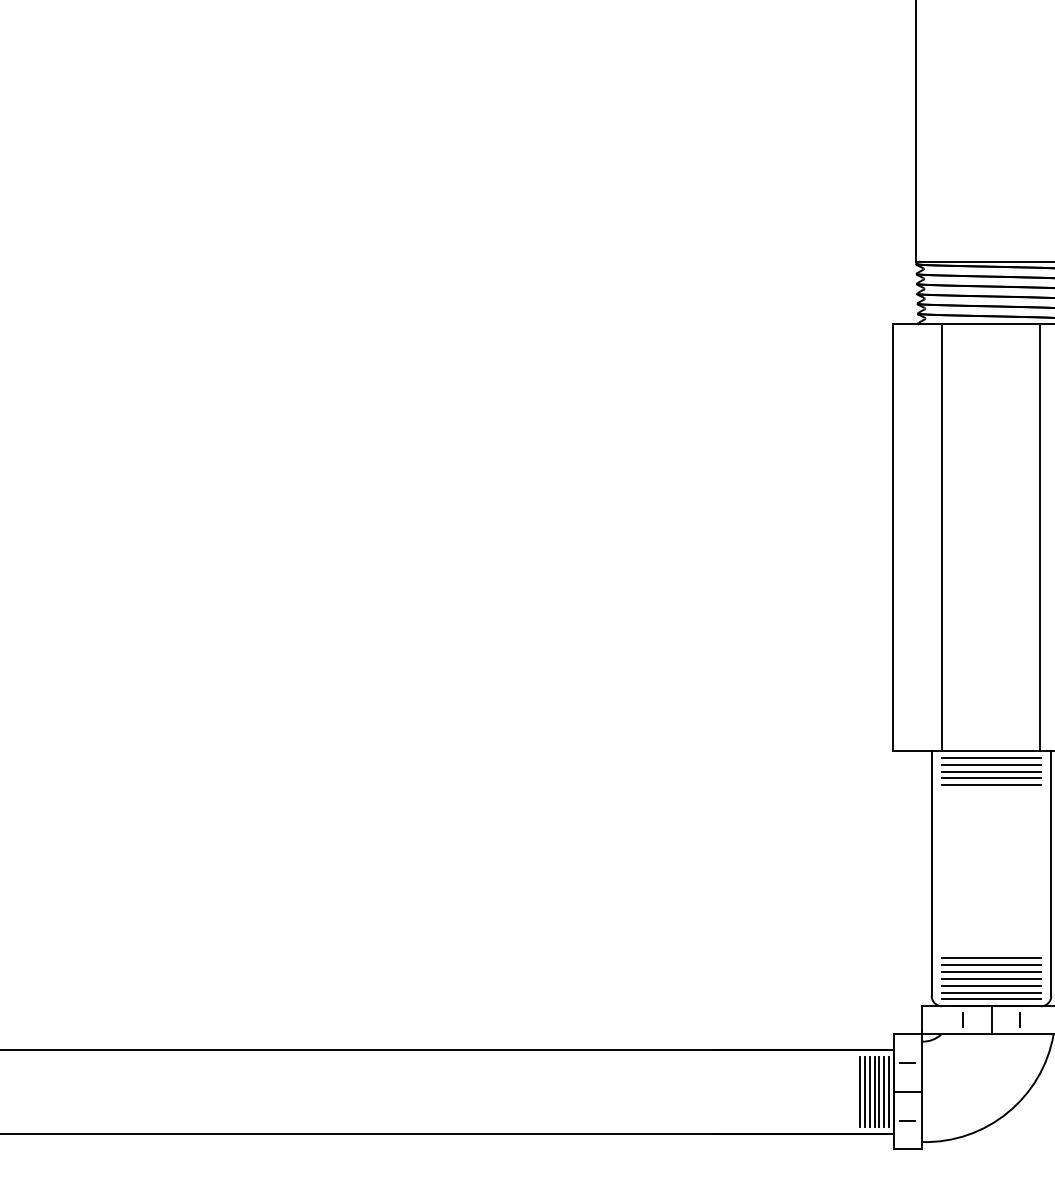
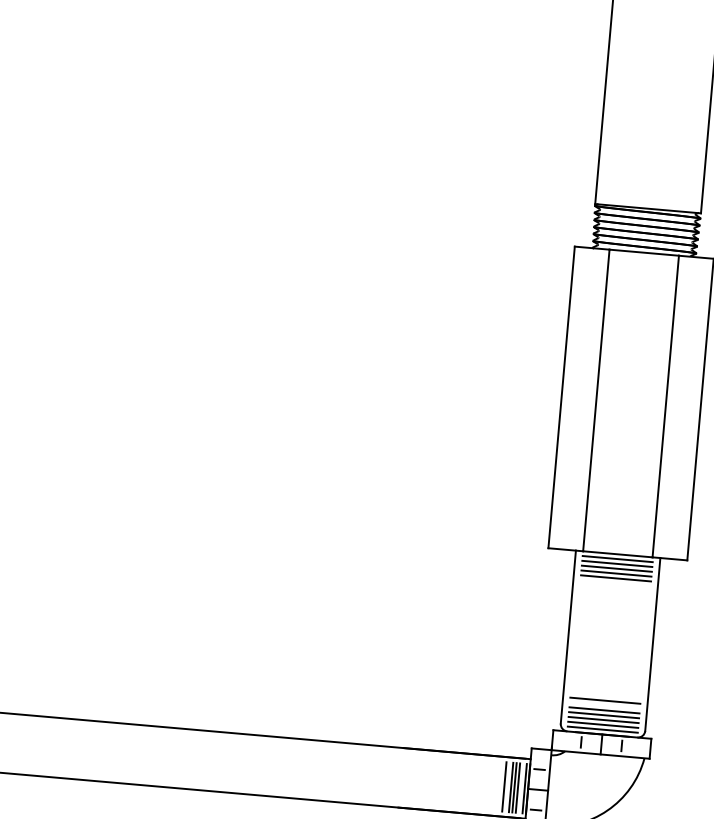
line: (991, 965) -> (604, 705), removed
line: (864, 1091) -> (507, 786), removed
line: (884, 1091) -> (521, 788), removed

